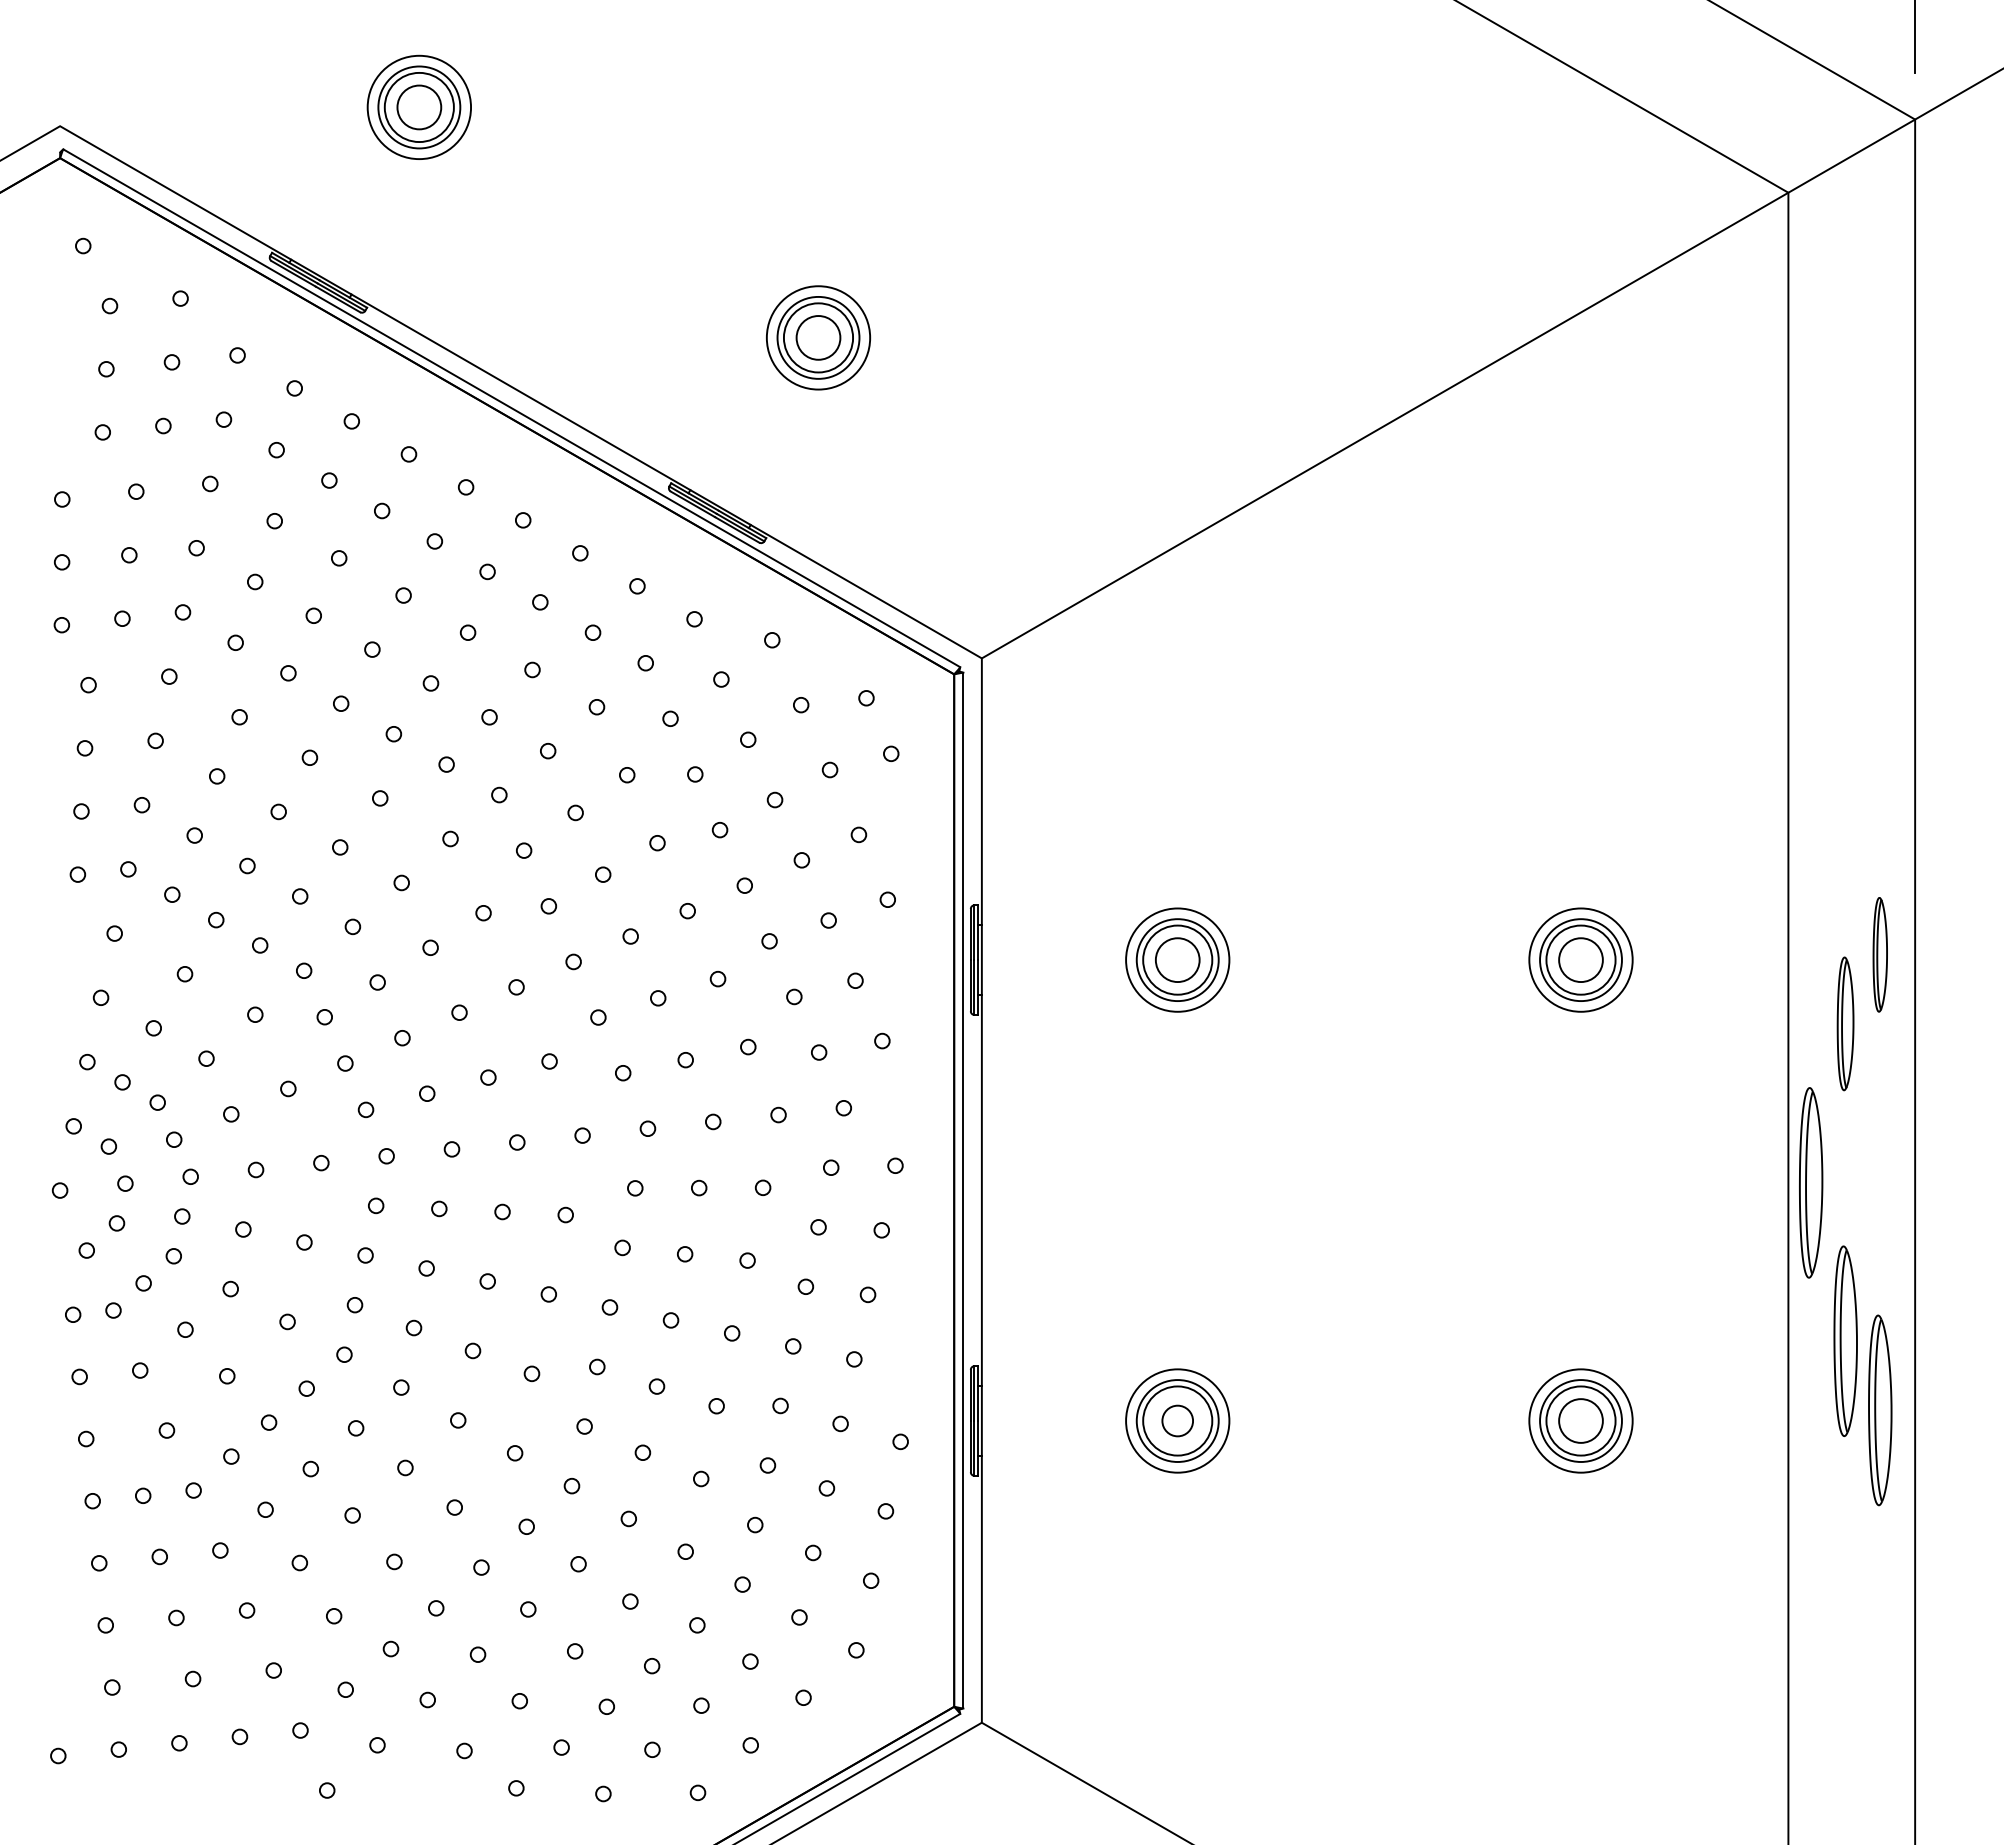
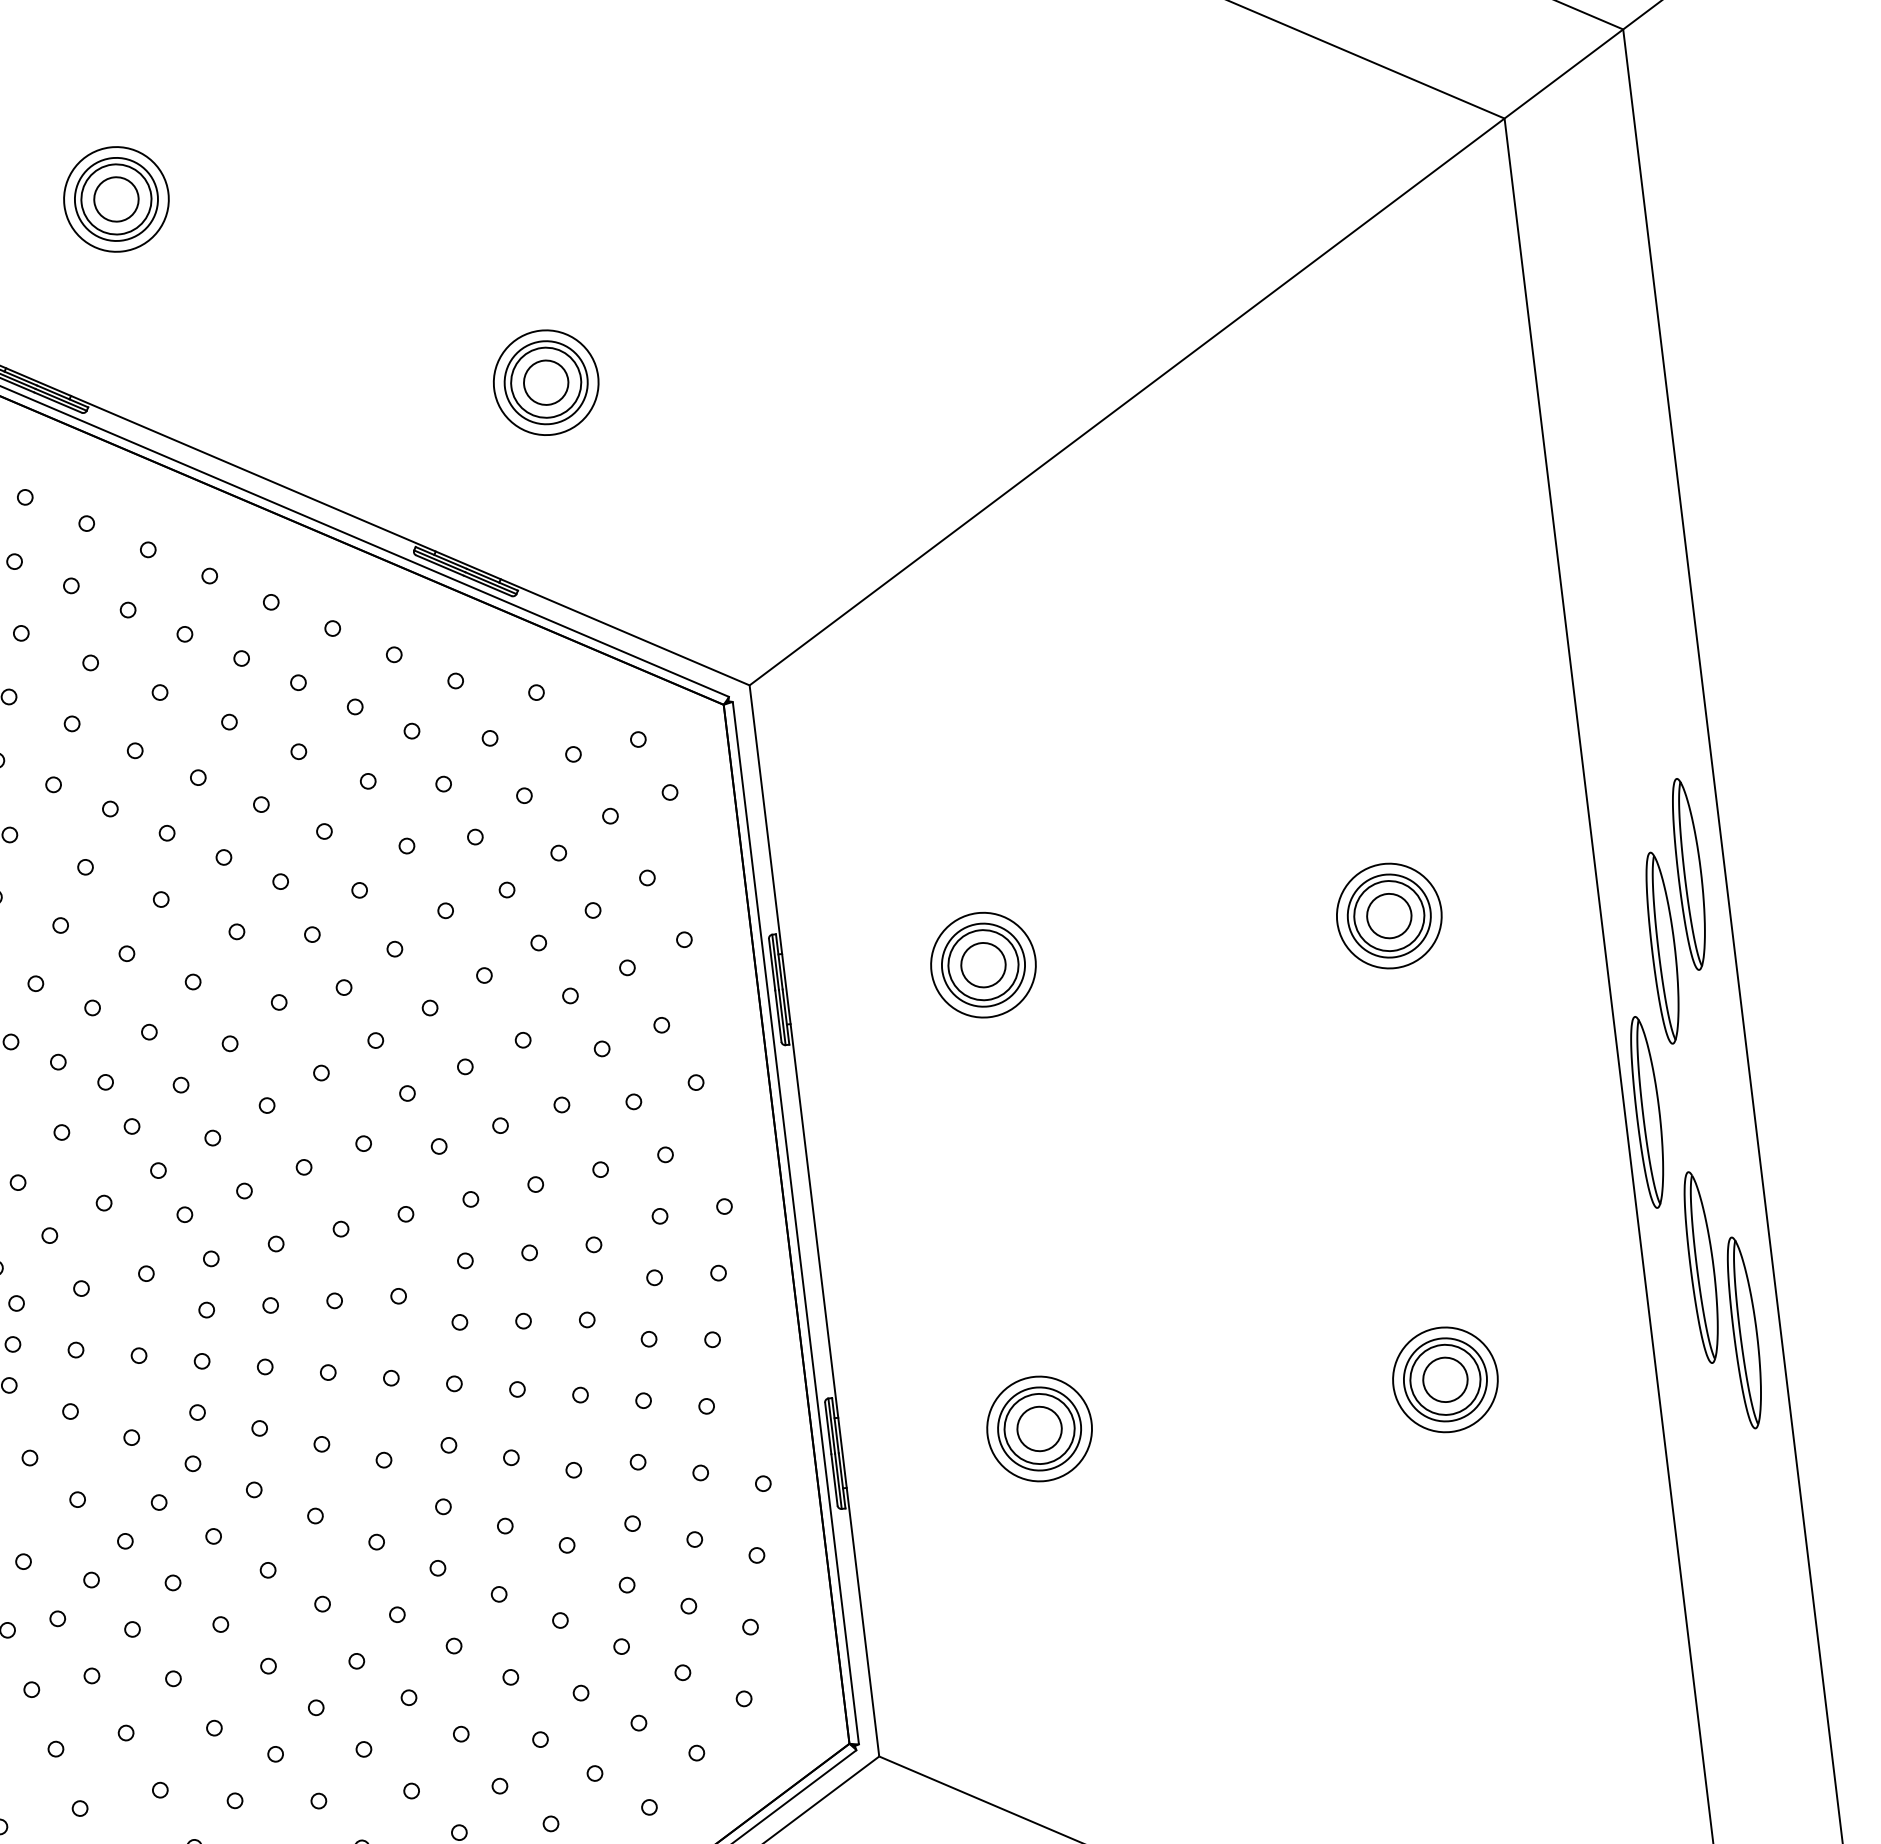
part: (1880, 954) -> (1690, 873), size x1.67
part: (1845, 1023) -> (1663, 947), size x1.43
circle: (1177, 1420) -> (1039, 1428), size x1.43

